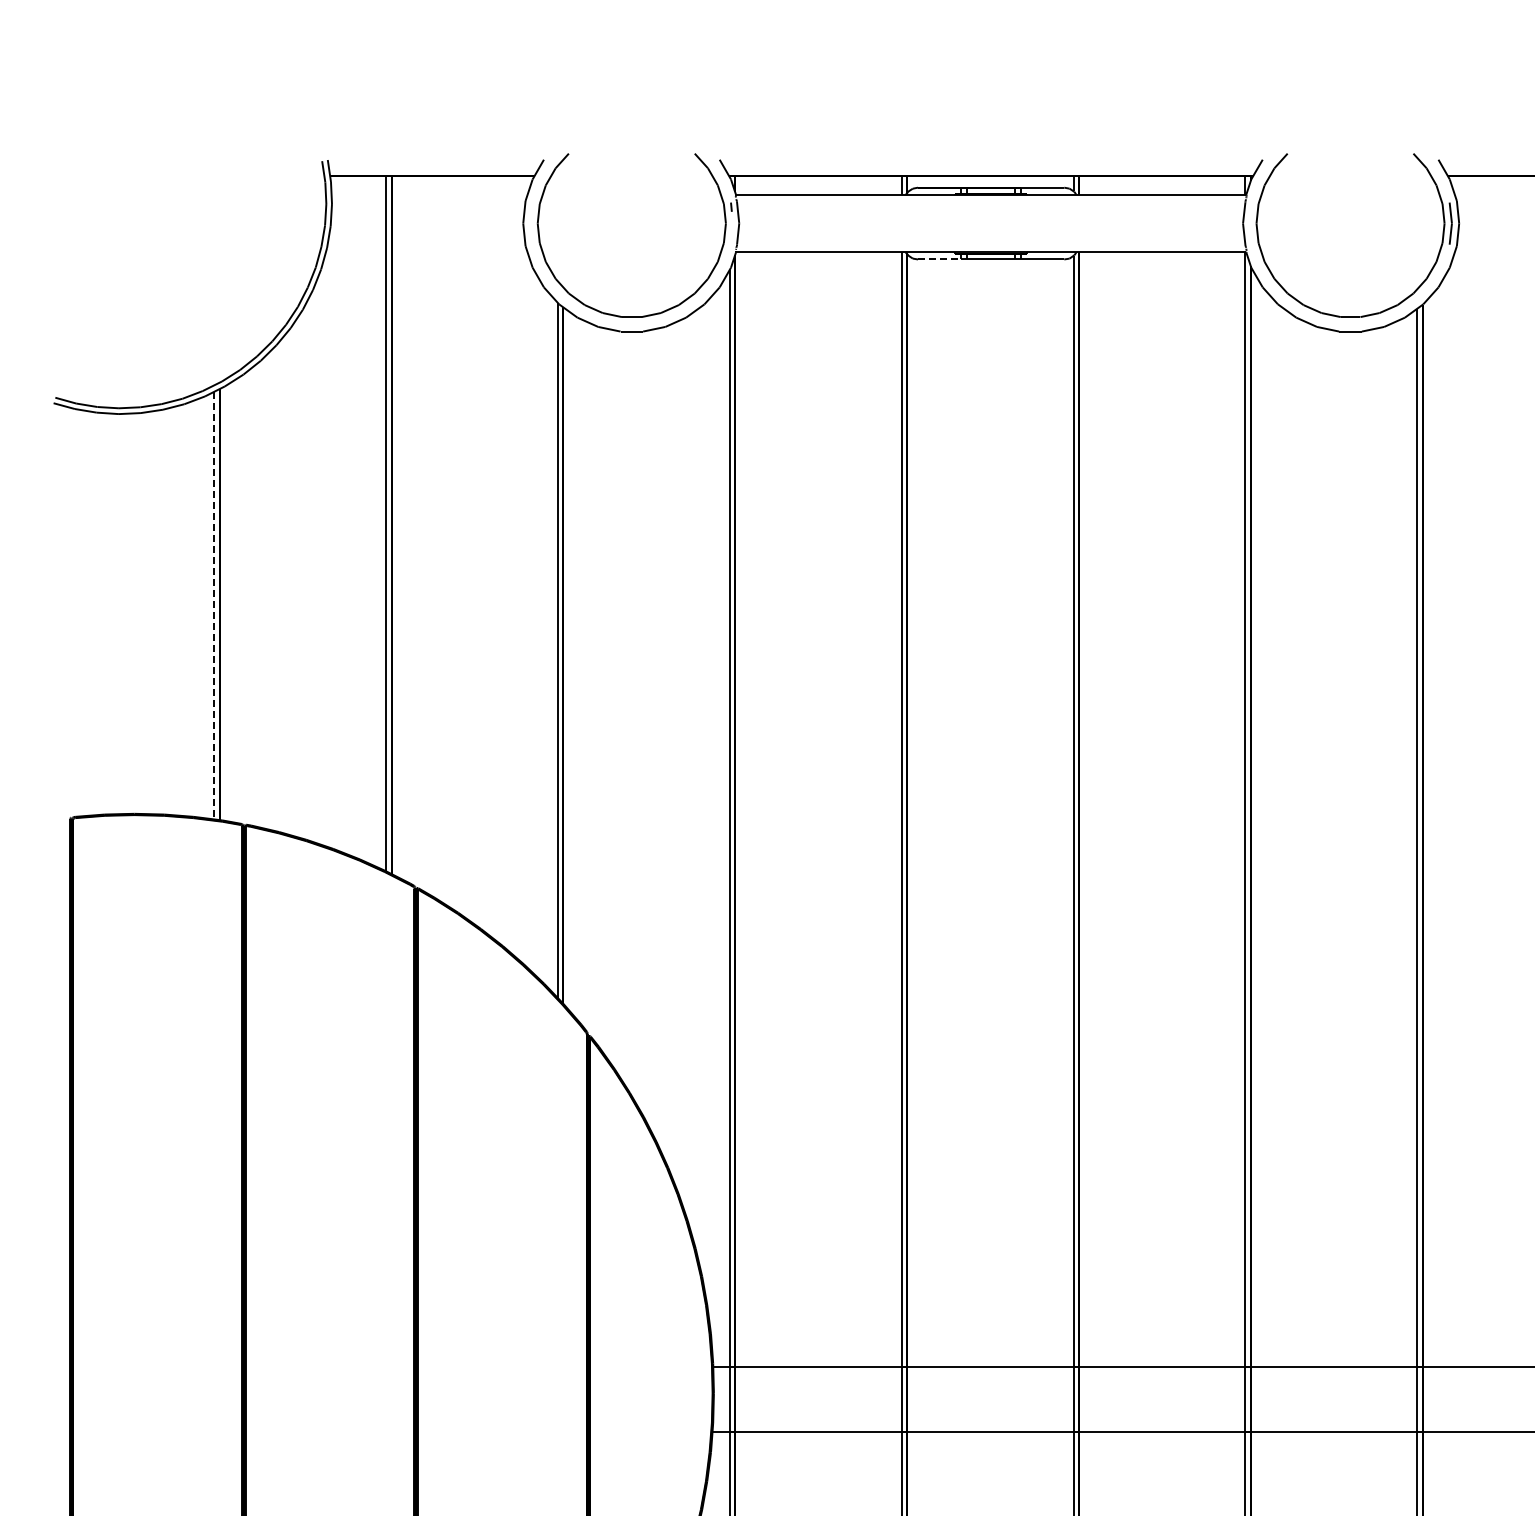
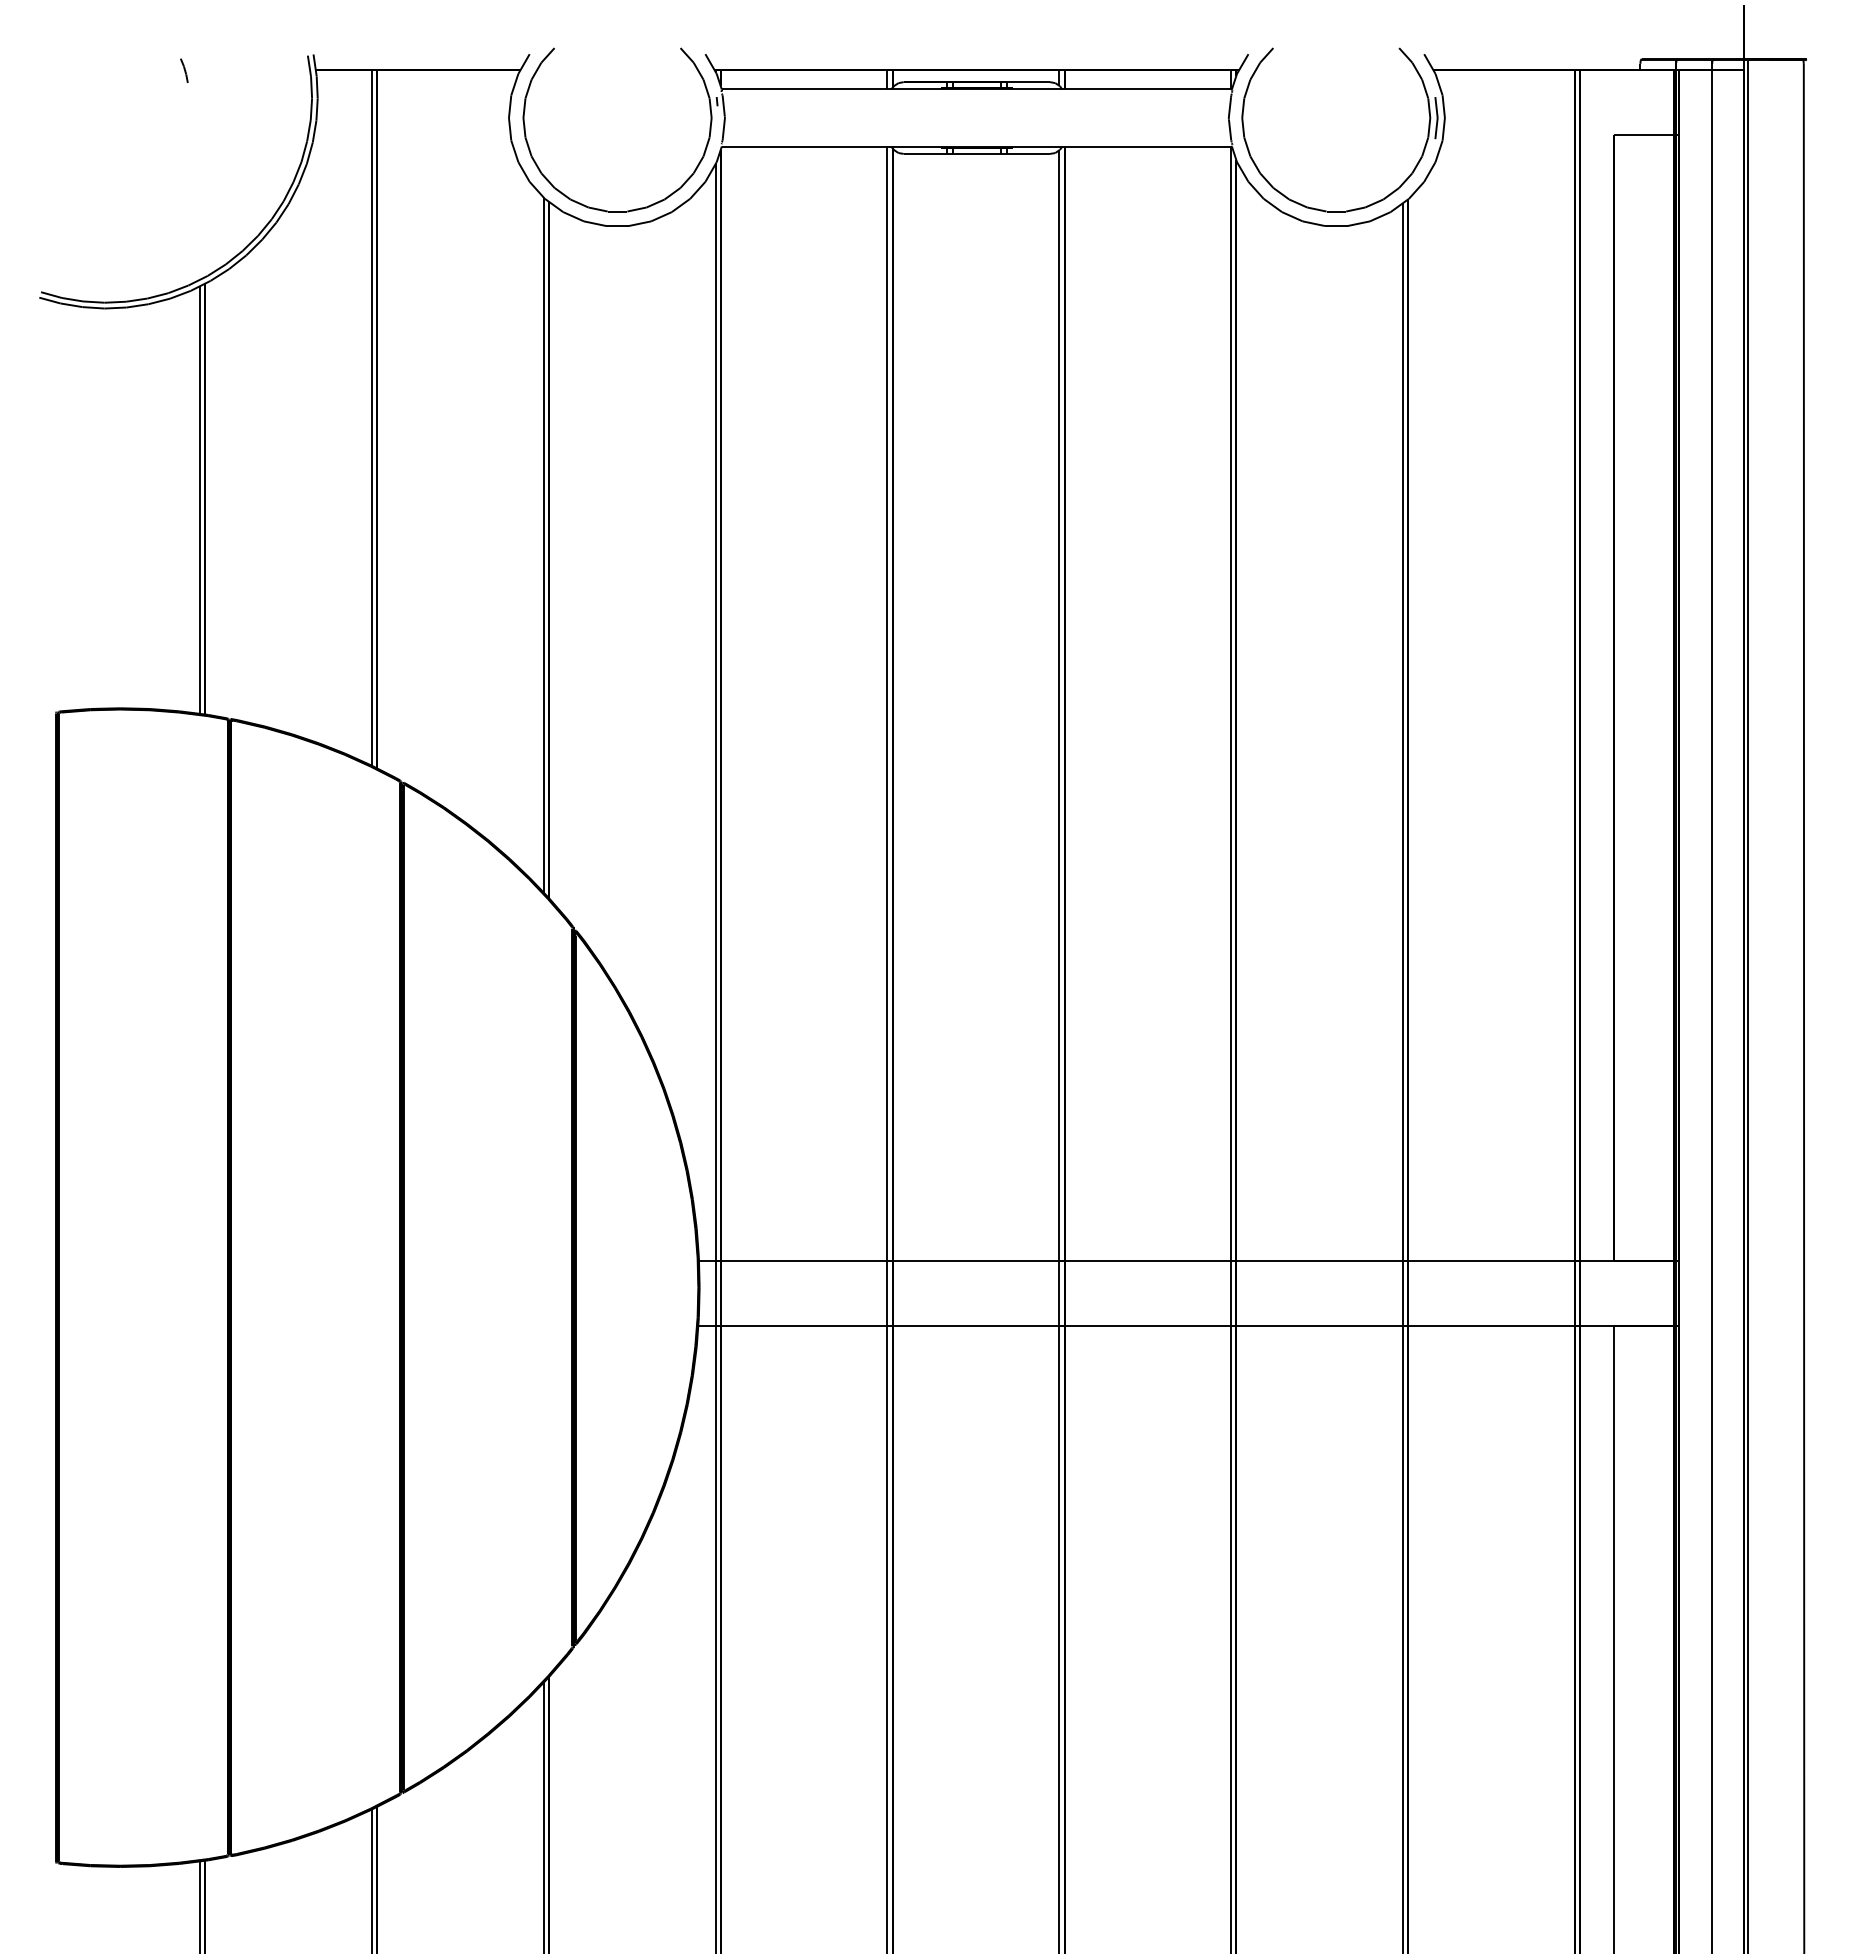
line: (198, 176) -> (184, 70), added
line: (939, 259) -> (925, 153), dashed -> solid
line: (214, 606) -> (200, 500), dashed -> solid

